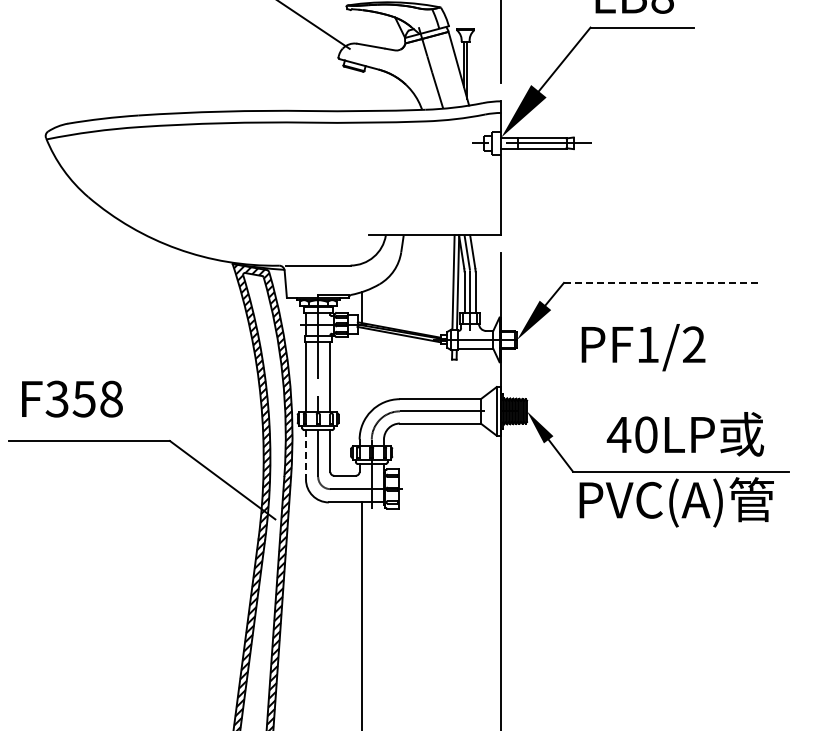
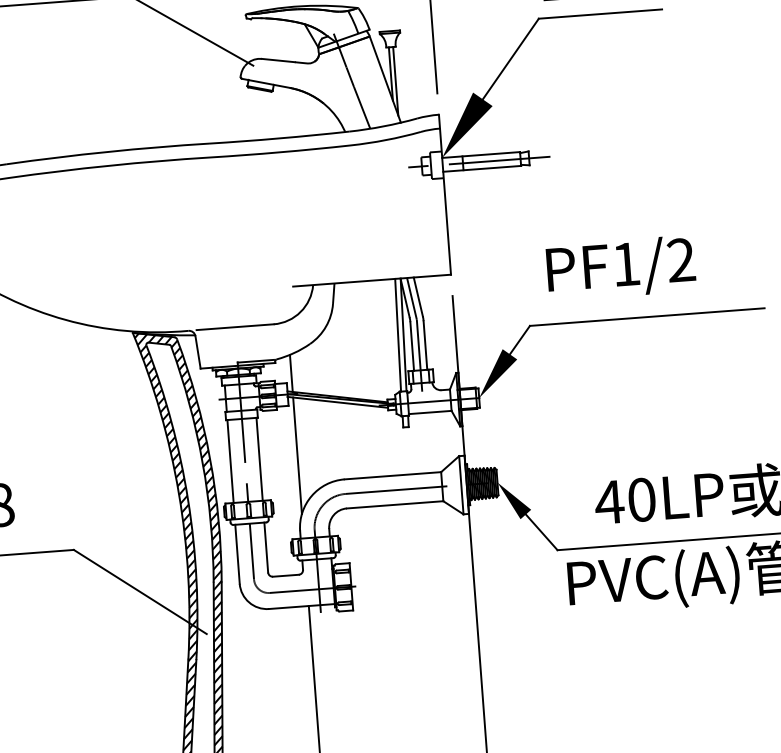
line: (662, 282) -> (647, 316), dashed -> solid
text: (643, 347) -> (621, 268), moved
line: (362, 376) -> (297, 455), added
line: (306, 454) -> (238, 553), dashed -> solid

